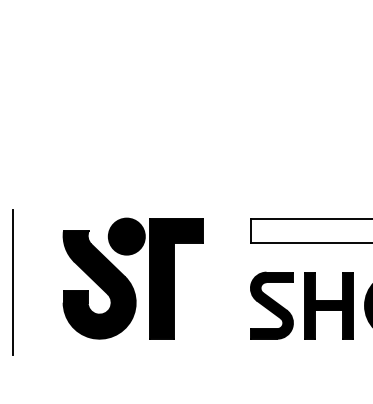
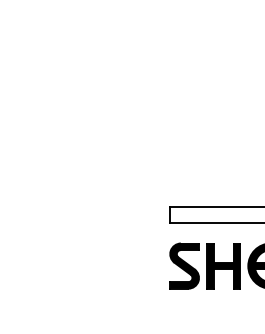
part: (132, 278) -> (89, 247), removed
line: (13, 281) -> (7, 249), removed

